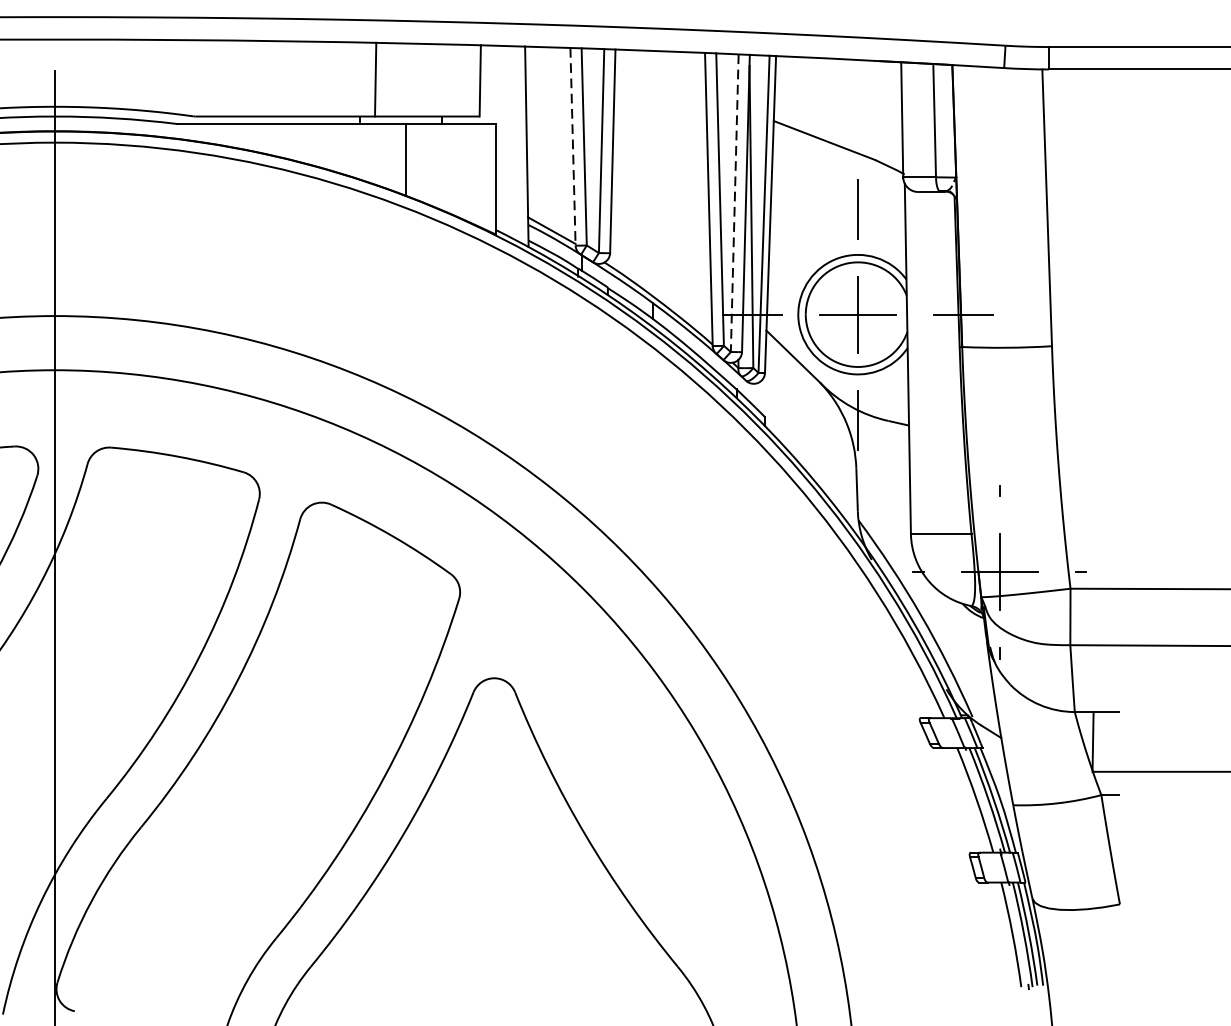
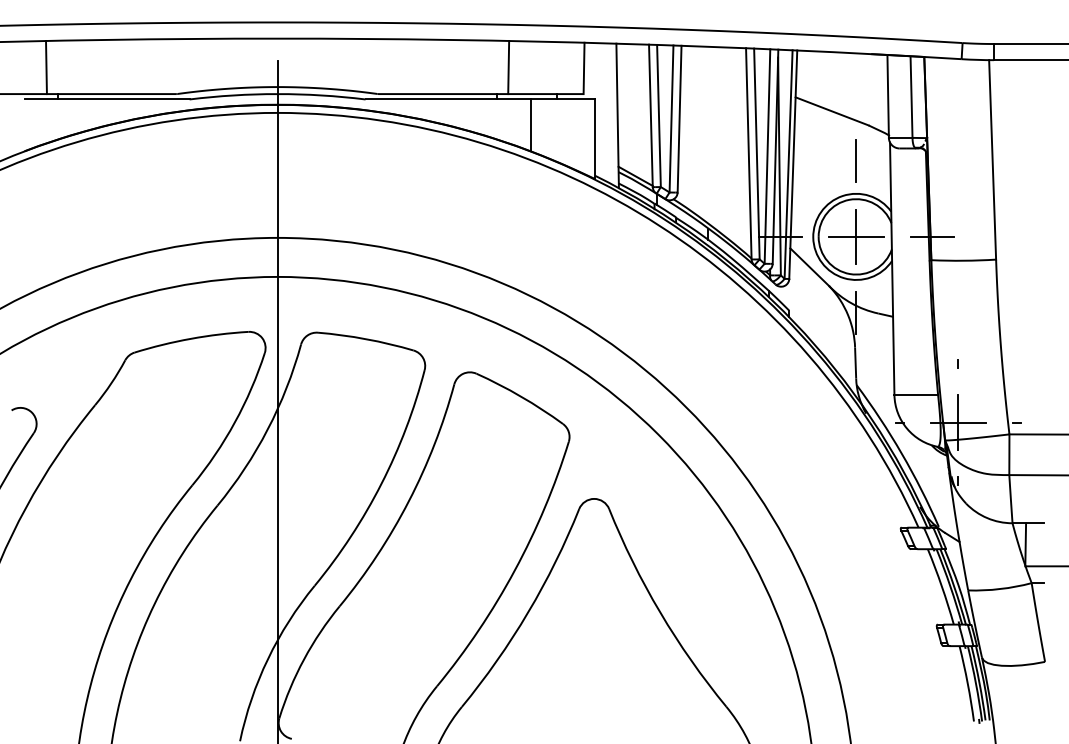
line: (572, 147) -> (650, 116), dashed -> solid
line: (734, 204) -> (767, 157), dashed -> solid

